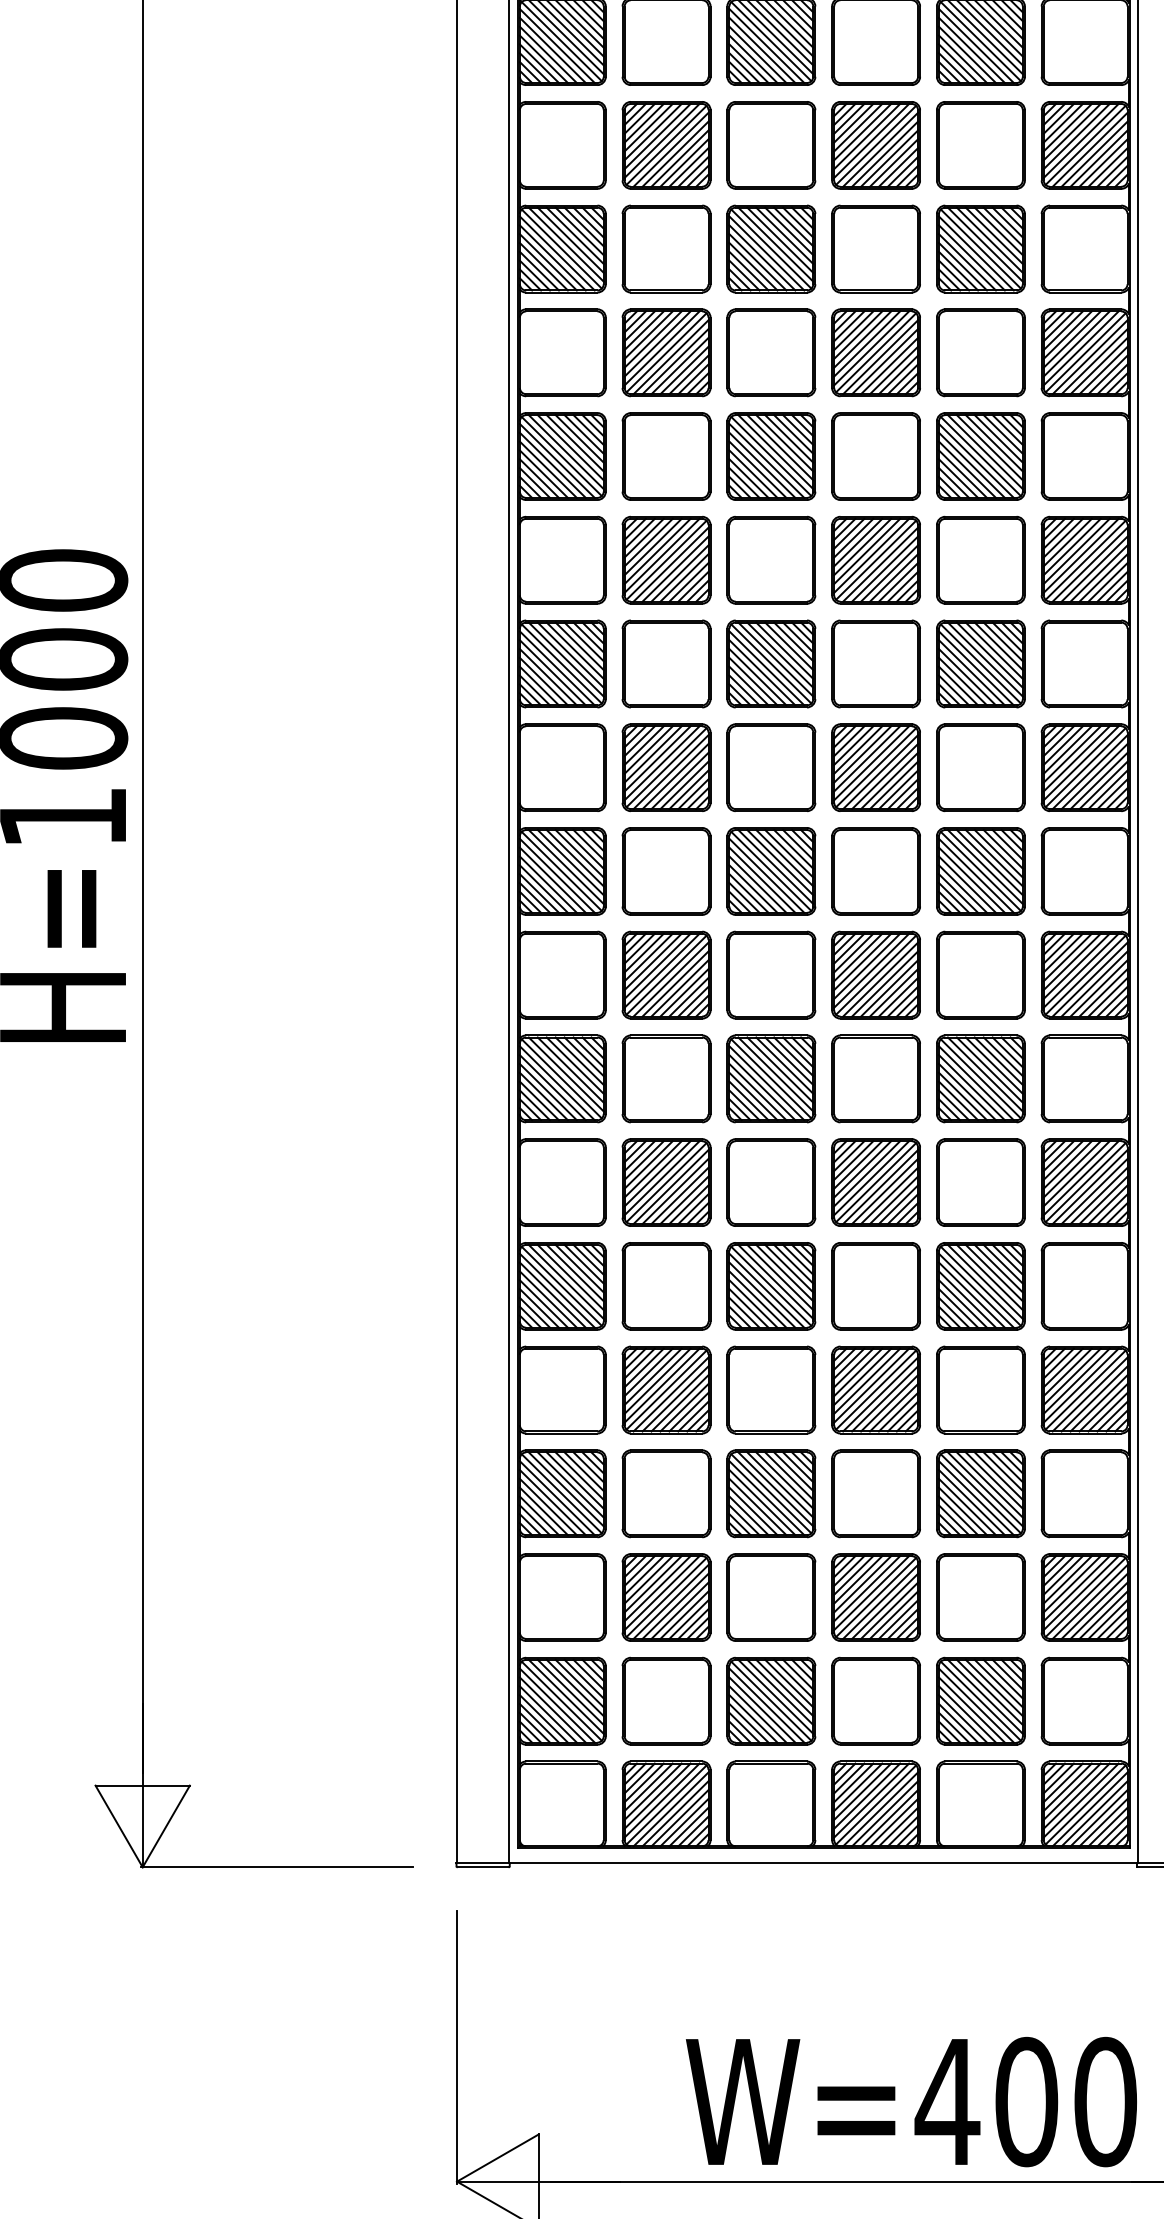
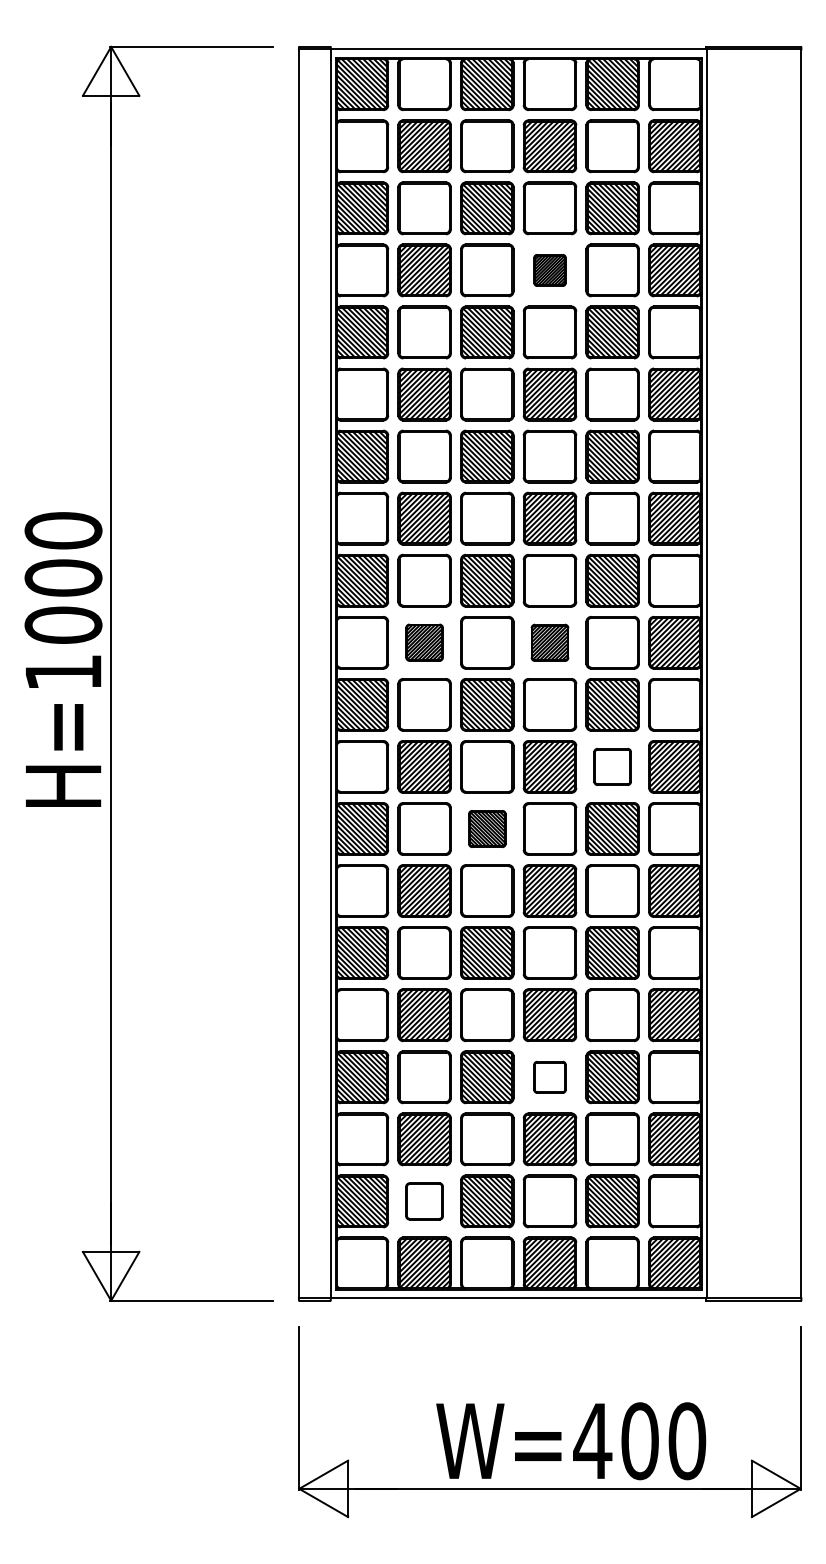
part: (875, 145) -> (549, 270), size x0.6
part: (666, 767) -> (424, 642), size x0.7
part: (875, 767) -> (549, 642), size x0.7
part: (980, 974) -> (612, 766), size x0.7
part: (771, 1078) -> (487, 828), size x0.7
part: (875, 1494) -> (549, 1077), size x0.6
part: (666, 1701) -> (424, 1201), size x0.7

